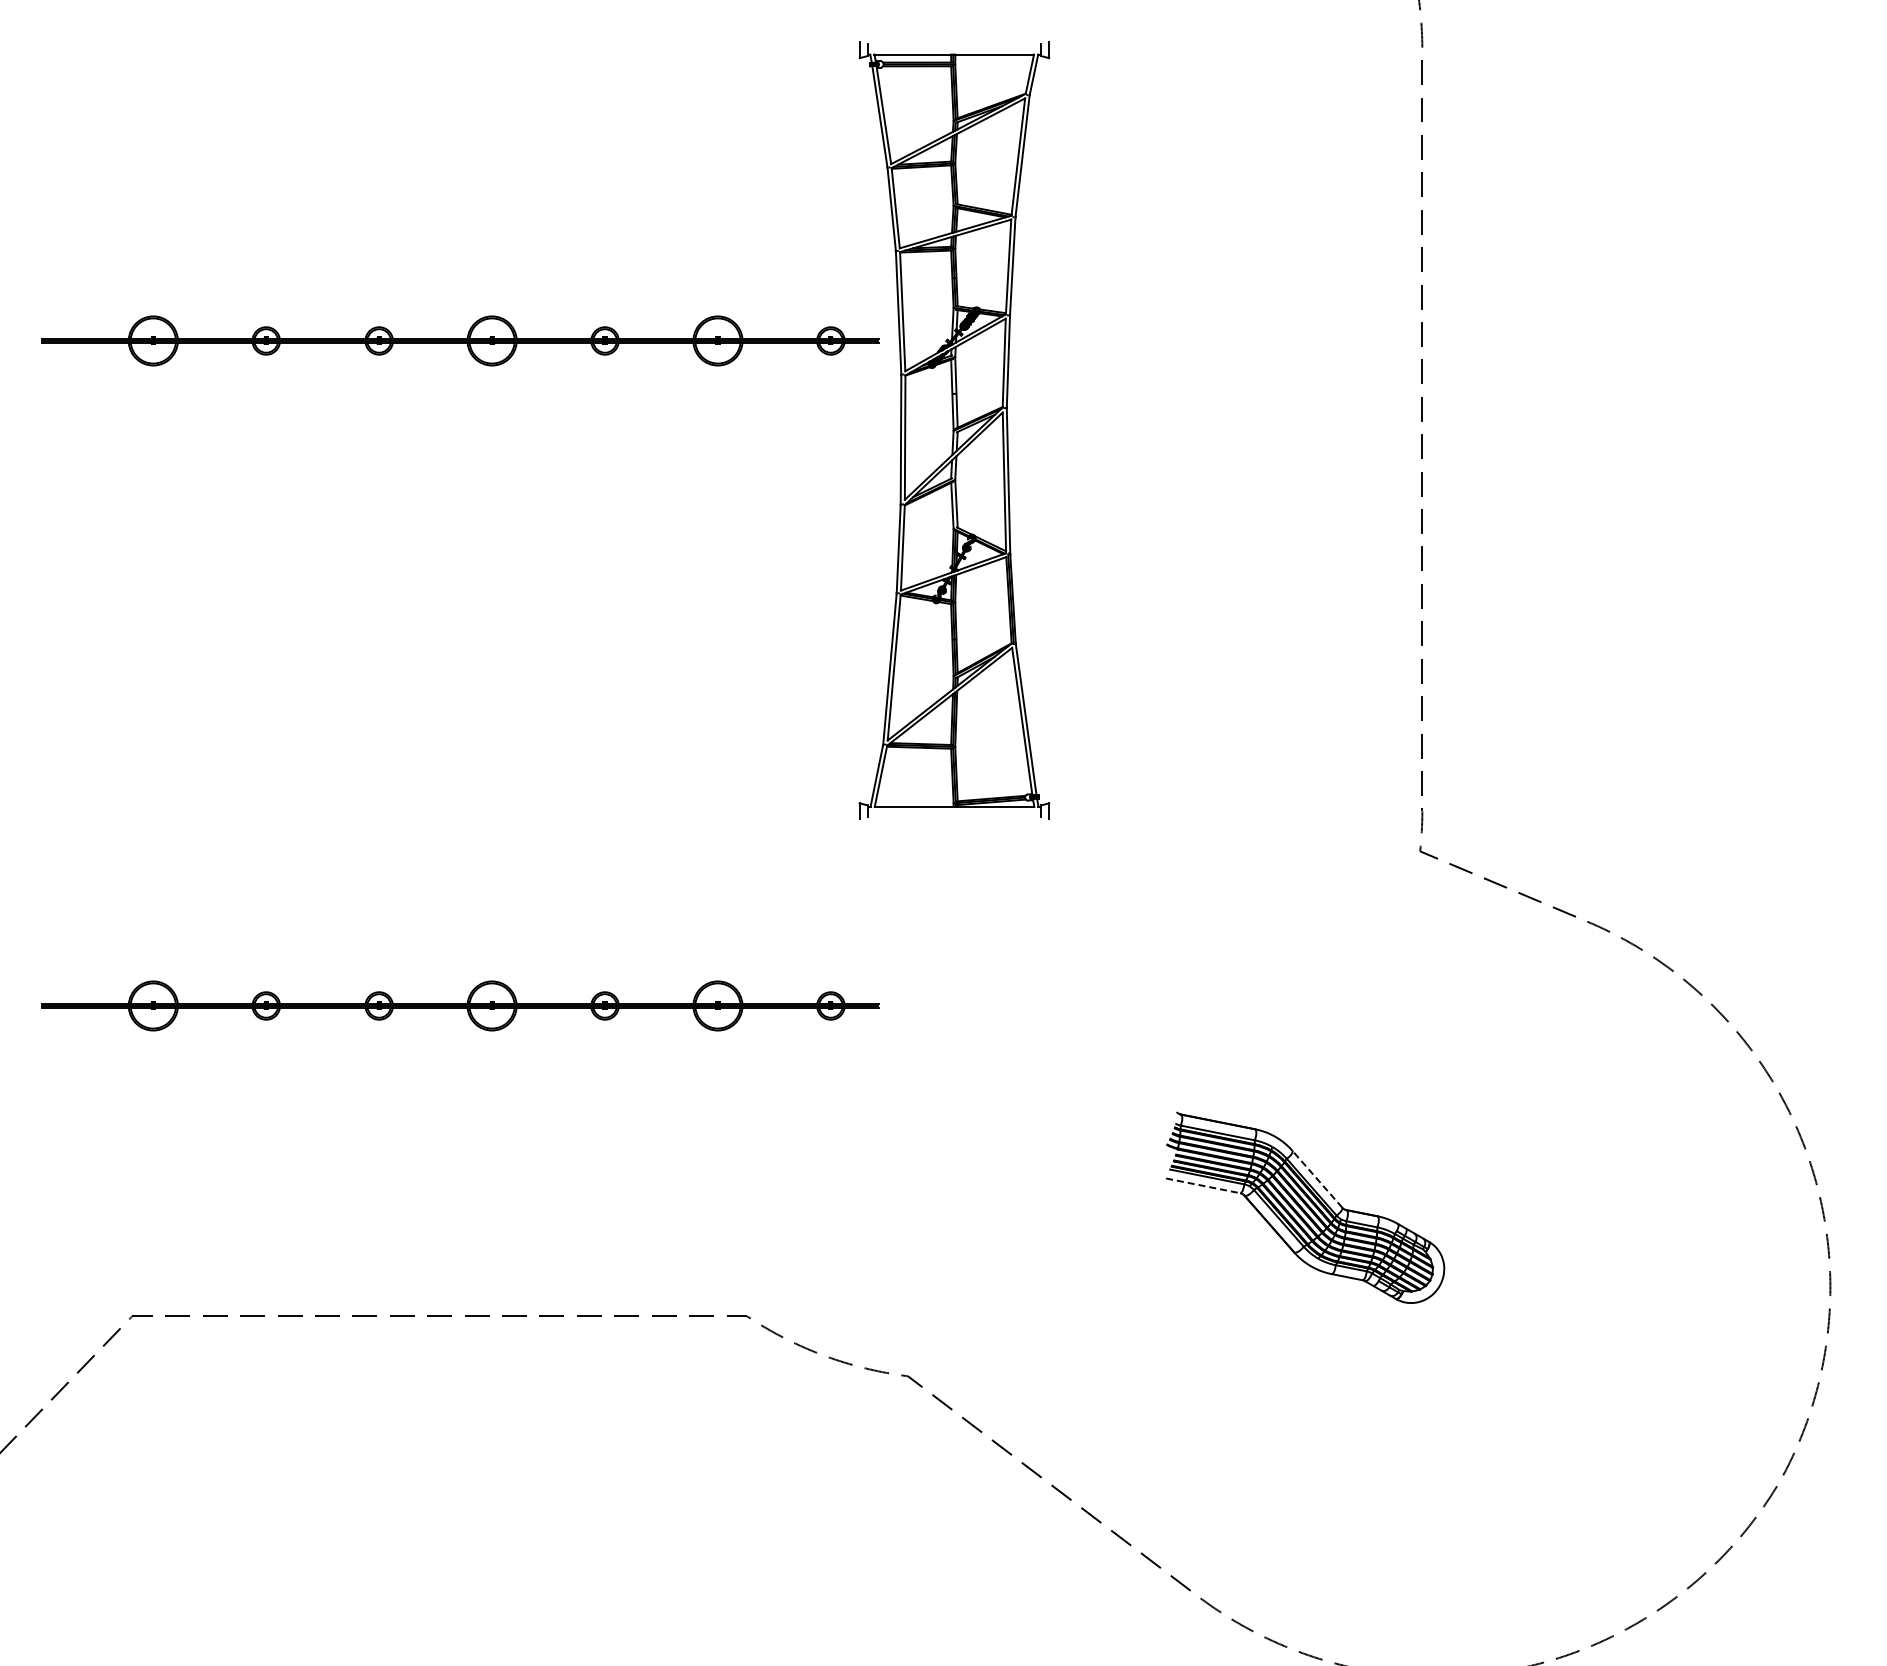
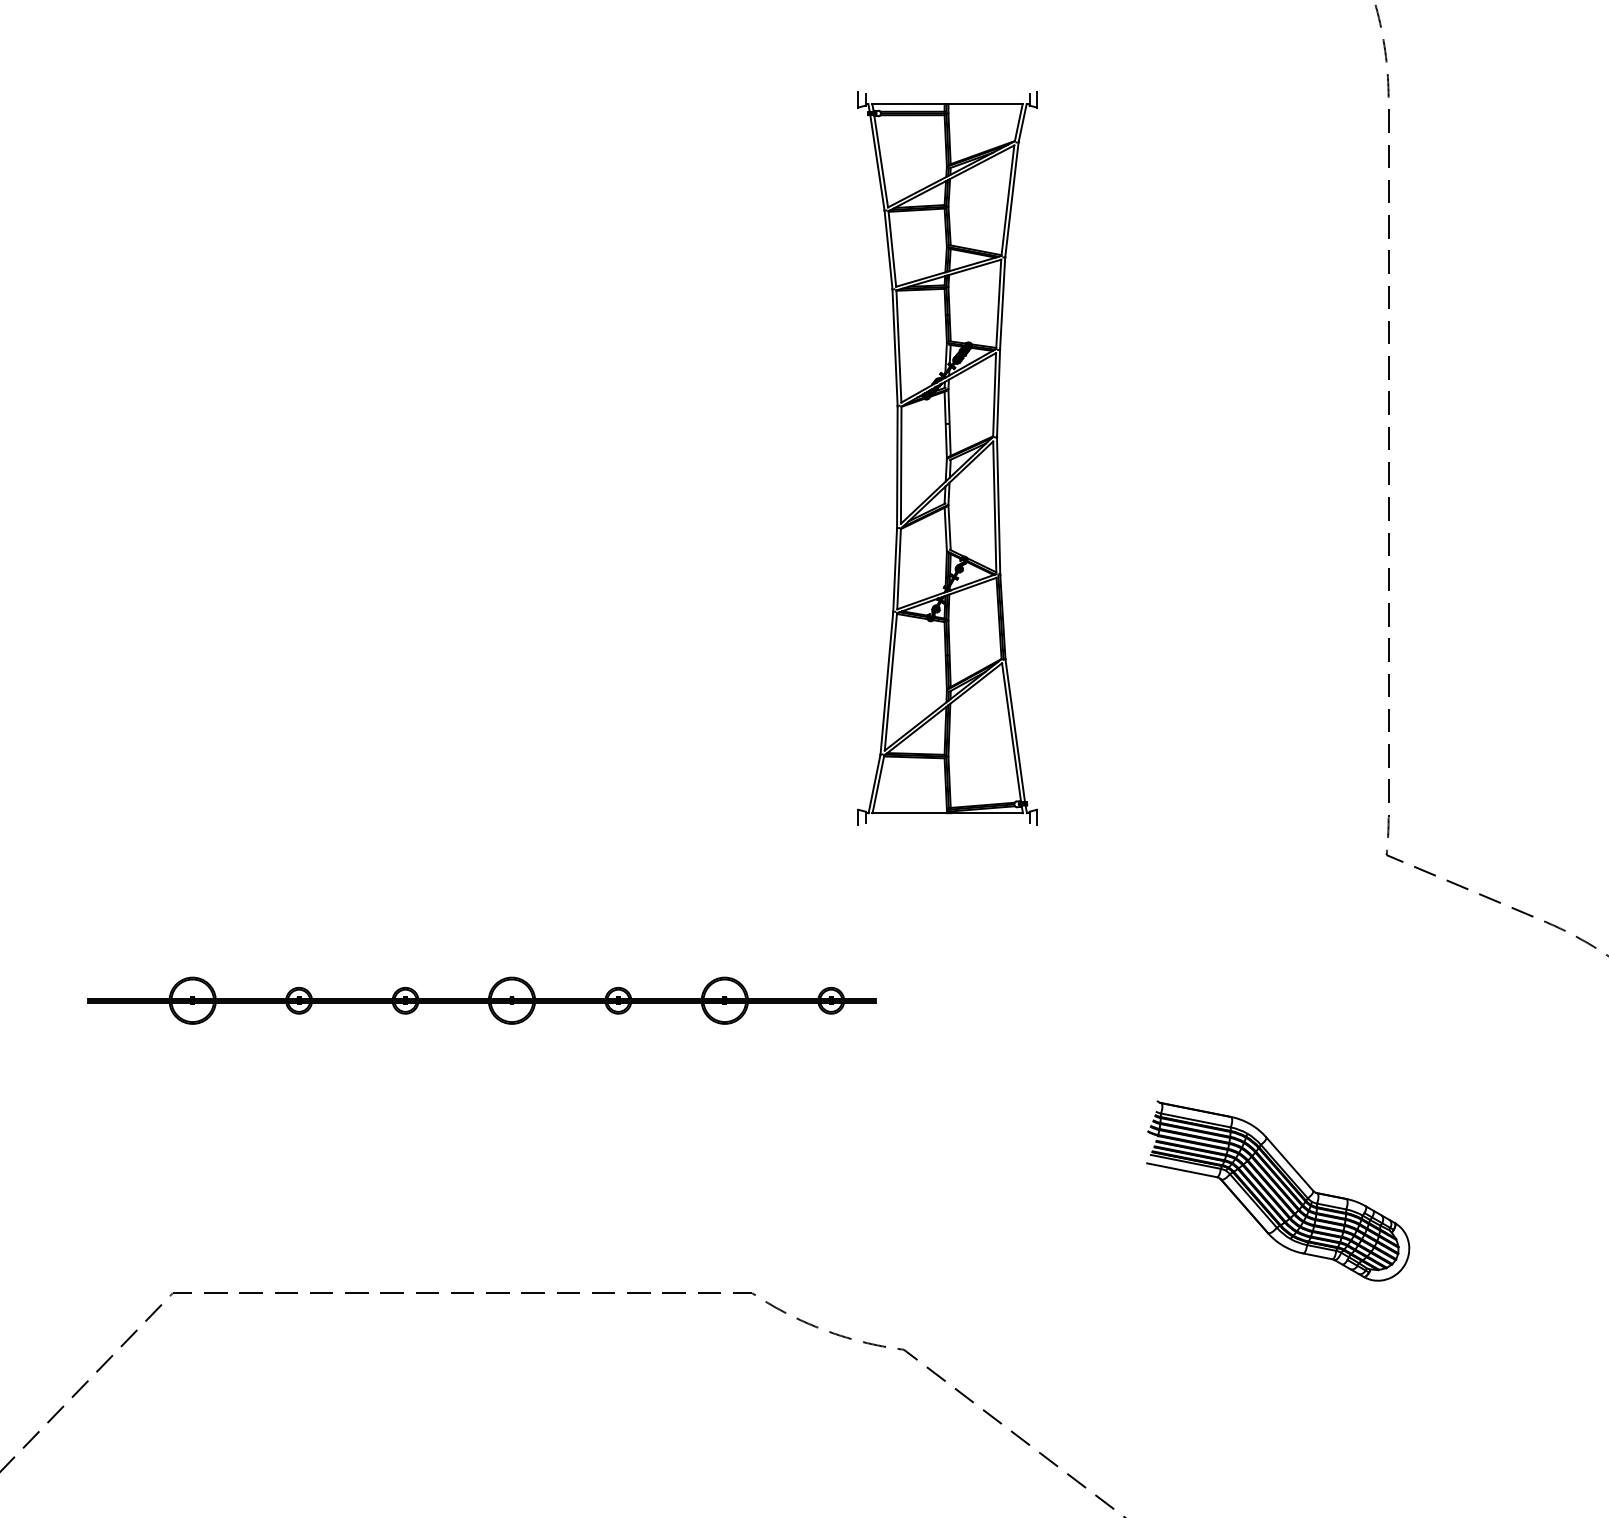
part: (460, 340) -> (482, 373), removed
line: (1317, 1179) -> (1289, 1164), dashed -> solid
line: (1203, 1185) -> (1182, 1169), dashed -> solid

